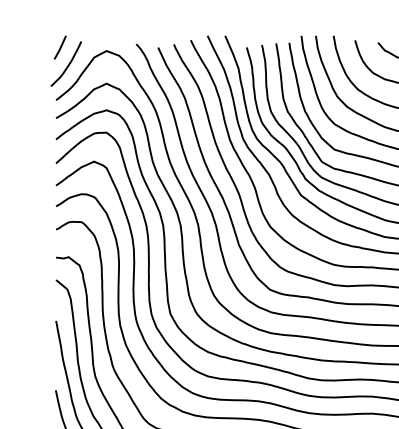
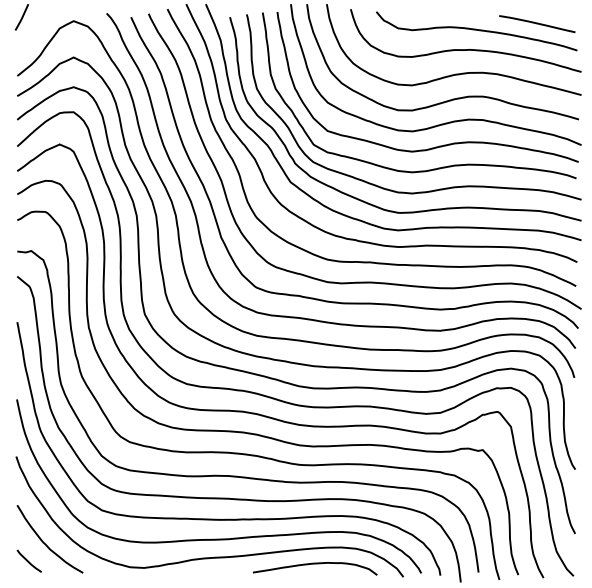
curve: (67, 64) -> (30, 36), removed

